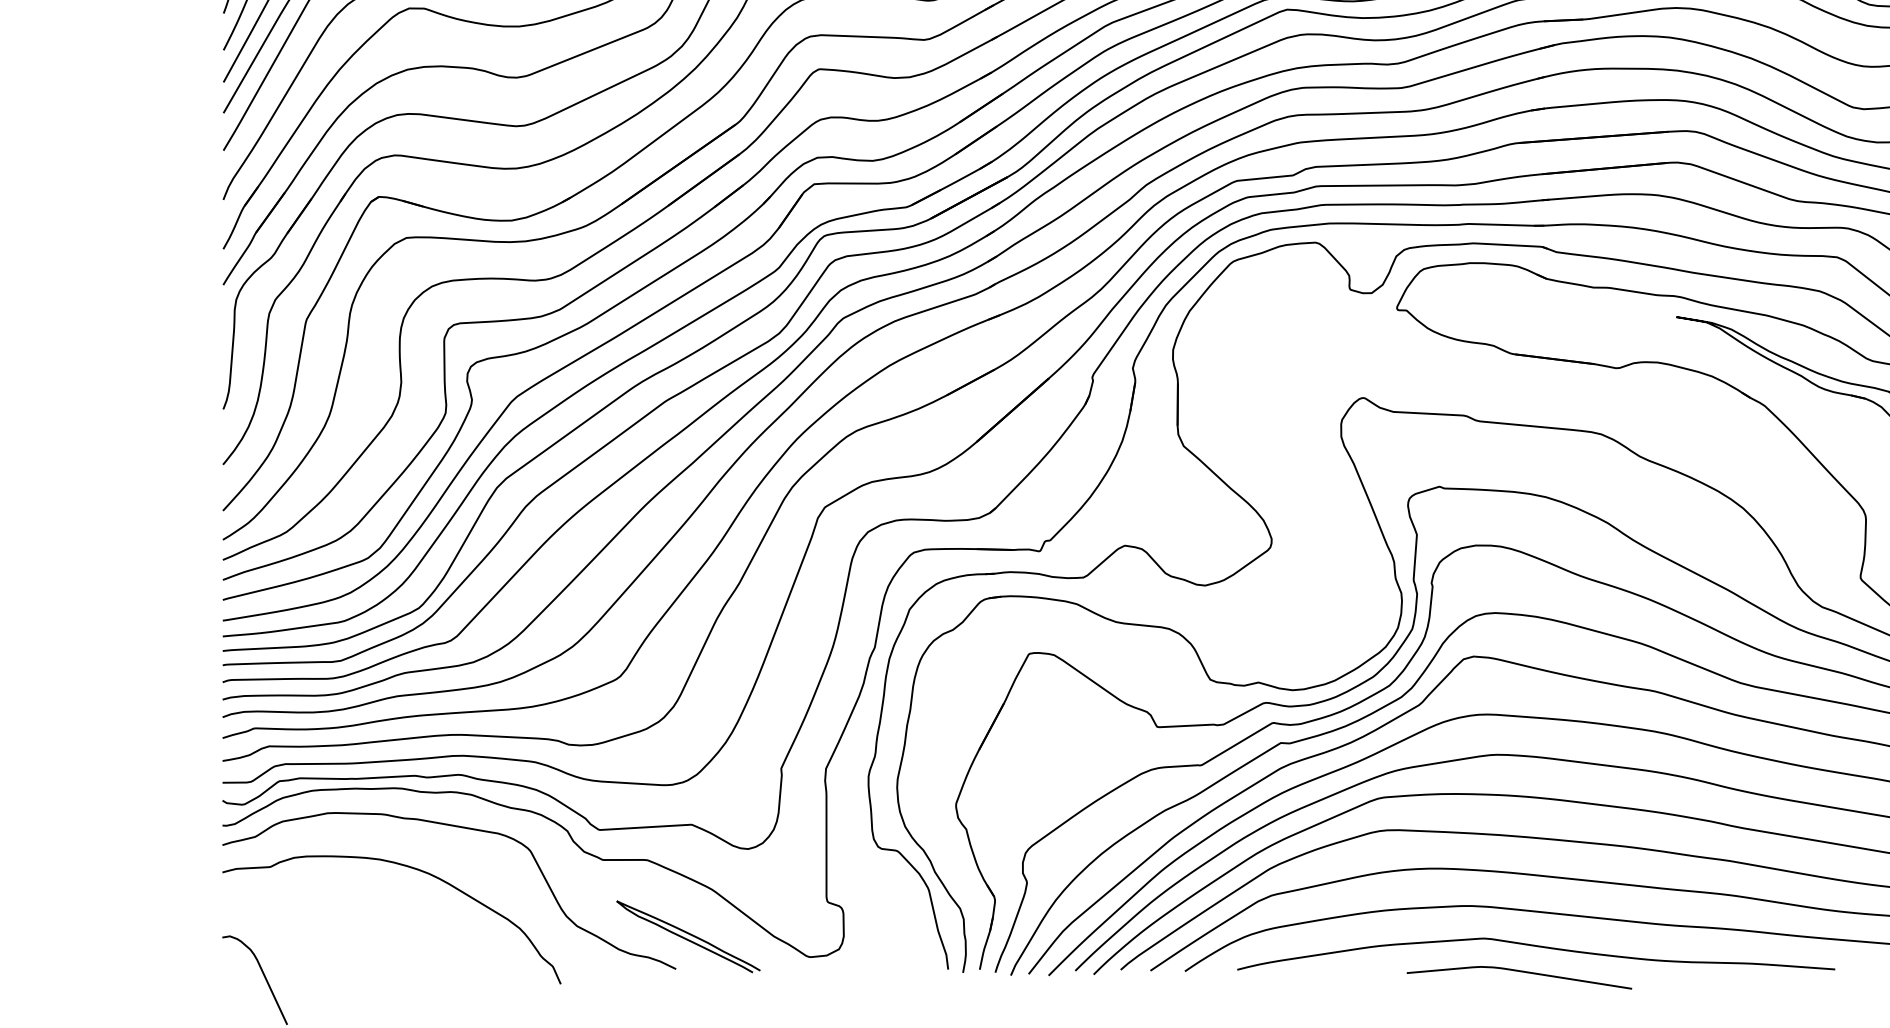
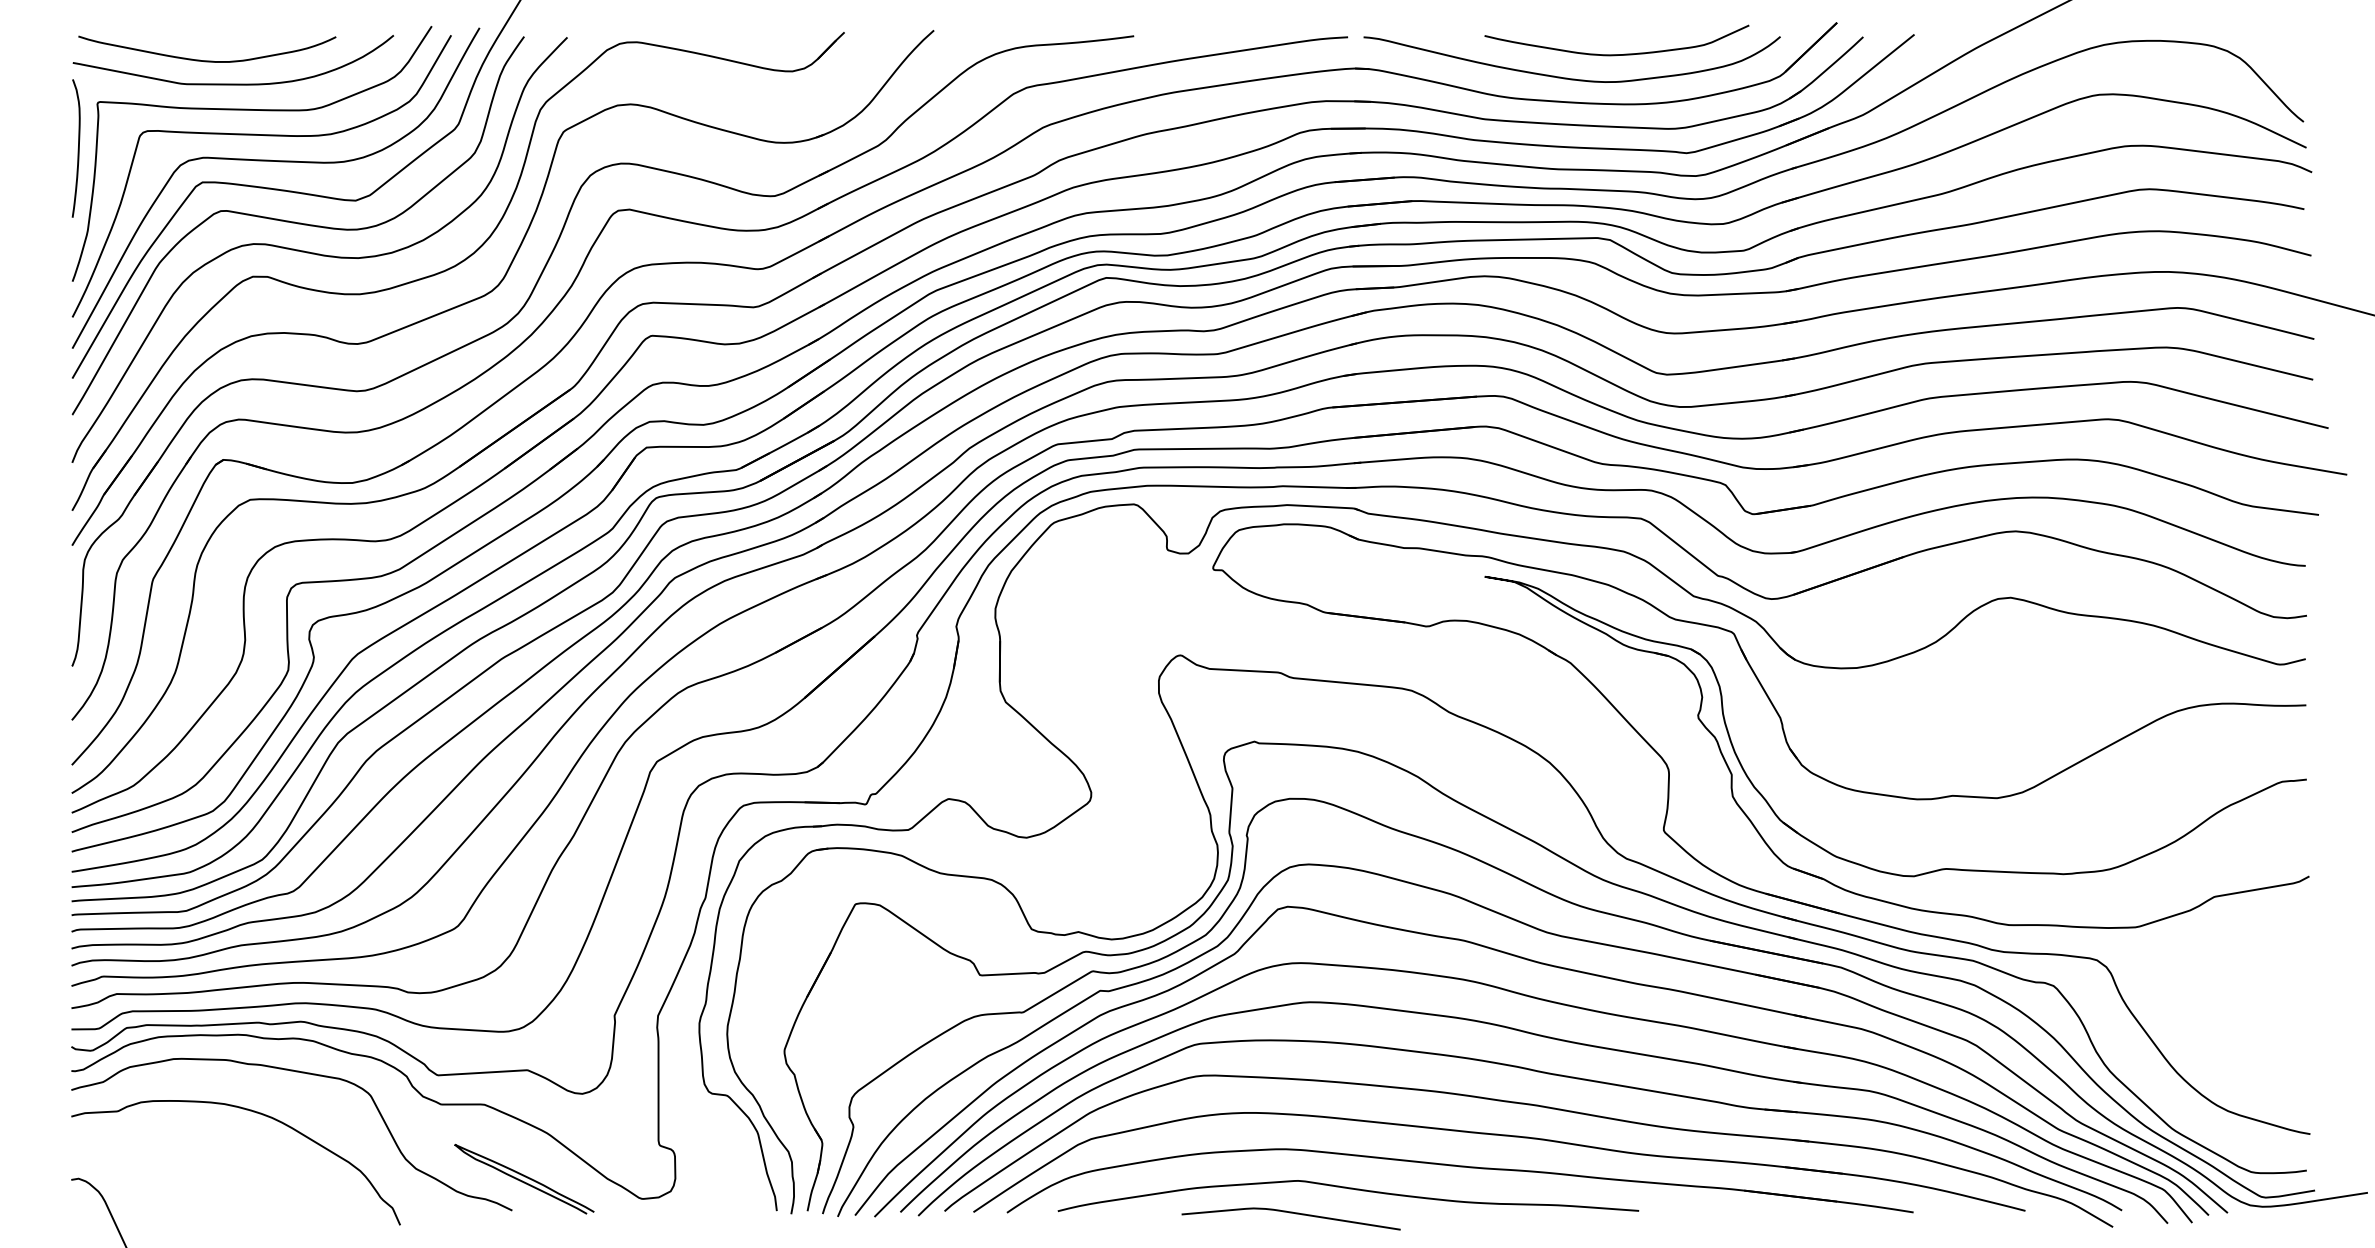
curve: (1518, 972) -> (1290, 1213), moved

